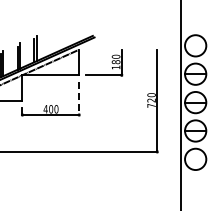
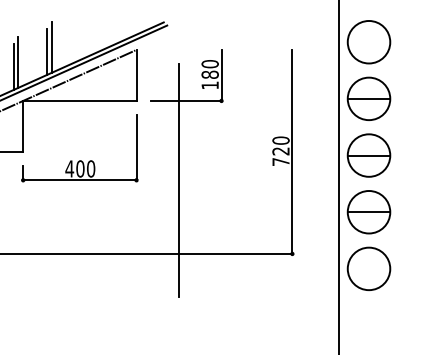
line: (79, 99) -> (137, 149), dashed -> solid
line: (100, 114) -> (179, 179), added

